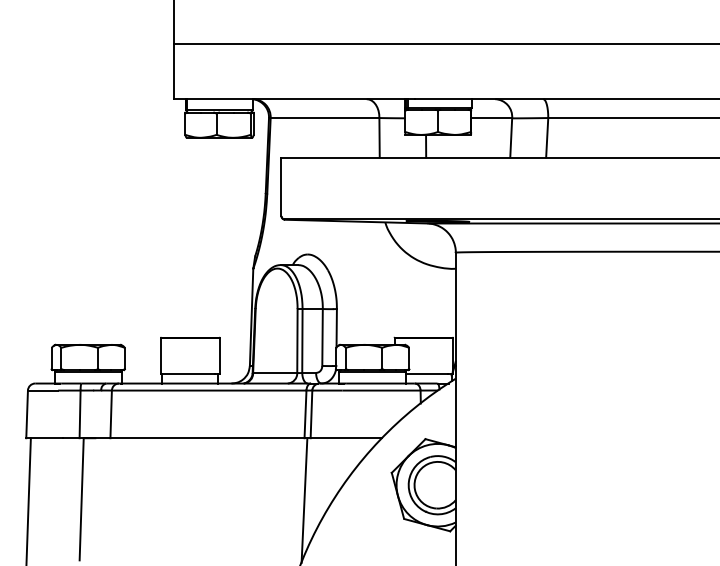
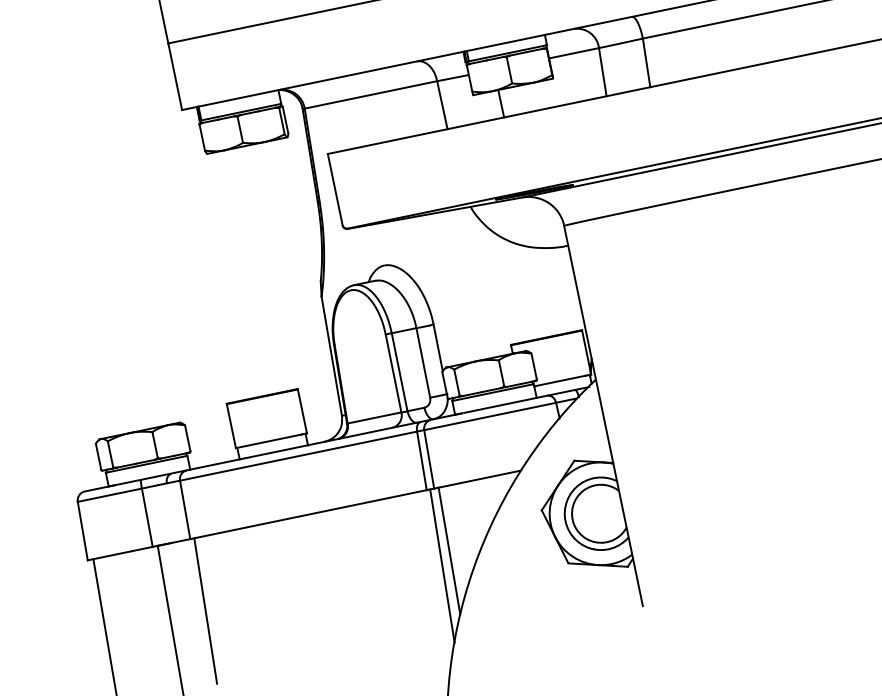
line: (312, 489) -> (449, 550), added
line: (110, 497) -> (205, 611), added

